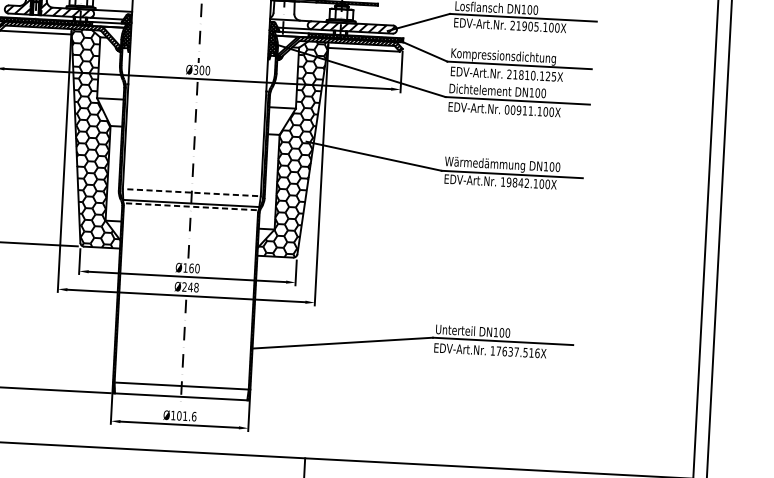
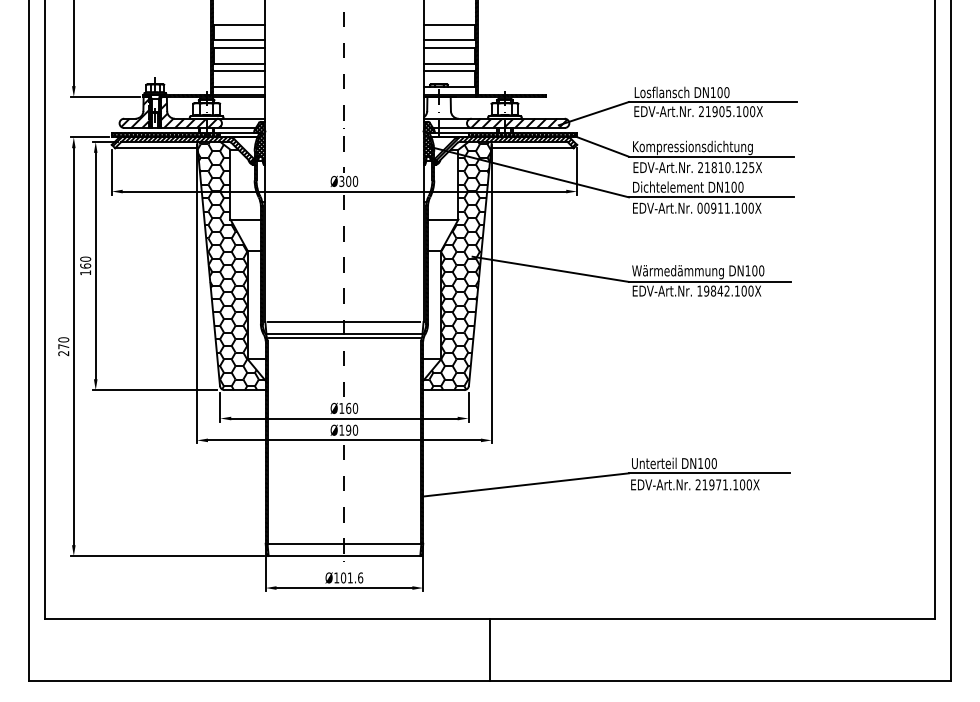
line: (191, 192) -> (344, 321), dashed -> solid
line: (190, 207) -> (343, 338), dashed -> solid
text: (190, 286) -> (348, 429), Ø248 -> Ø190
text: (514, 351) -> (723, 484), 17637.516X -> 21971.100X

